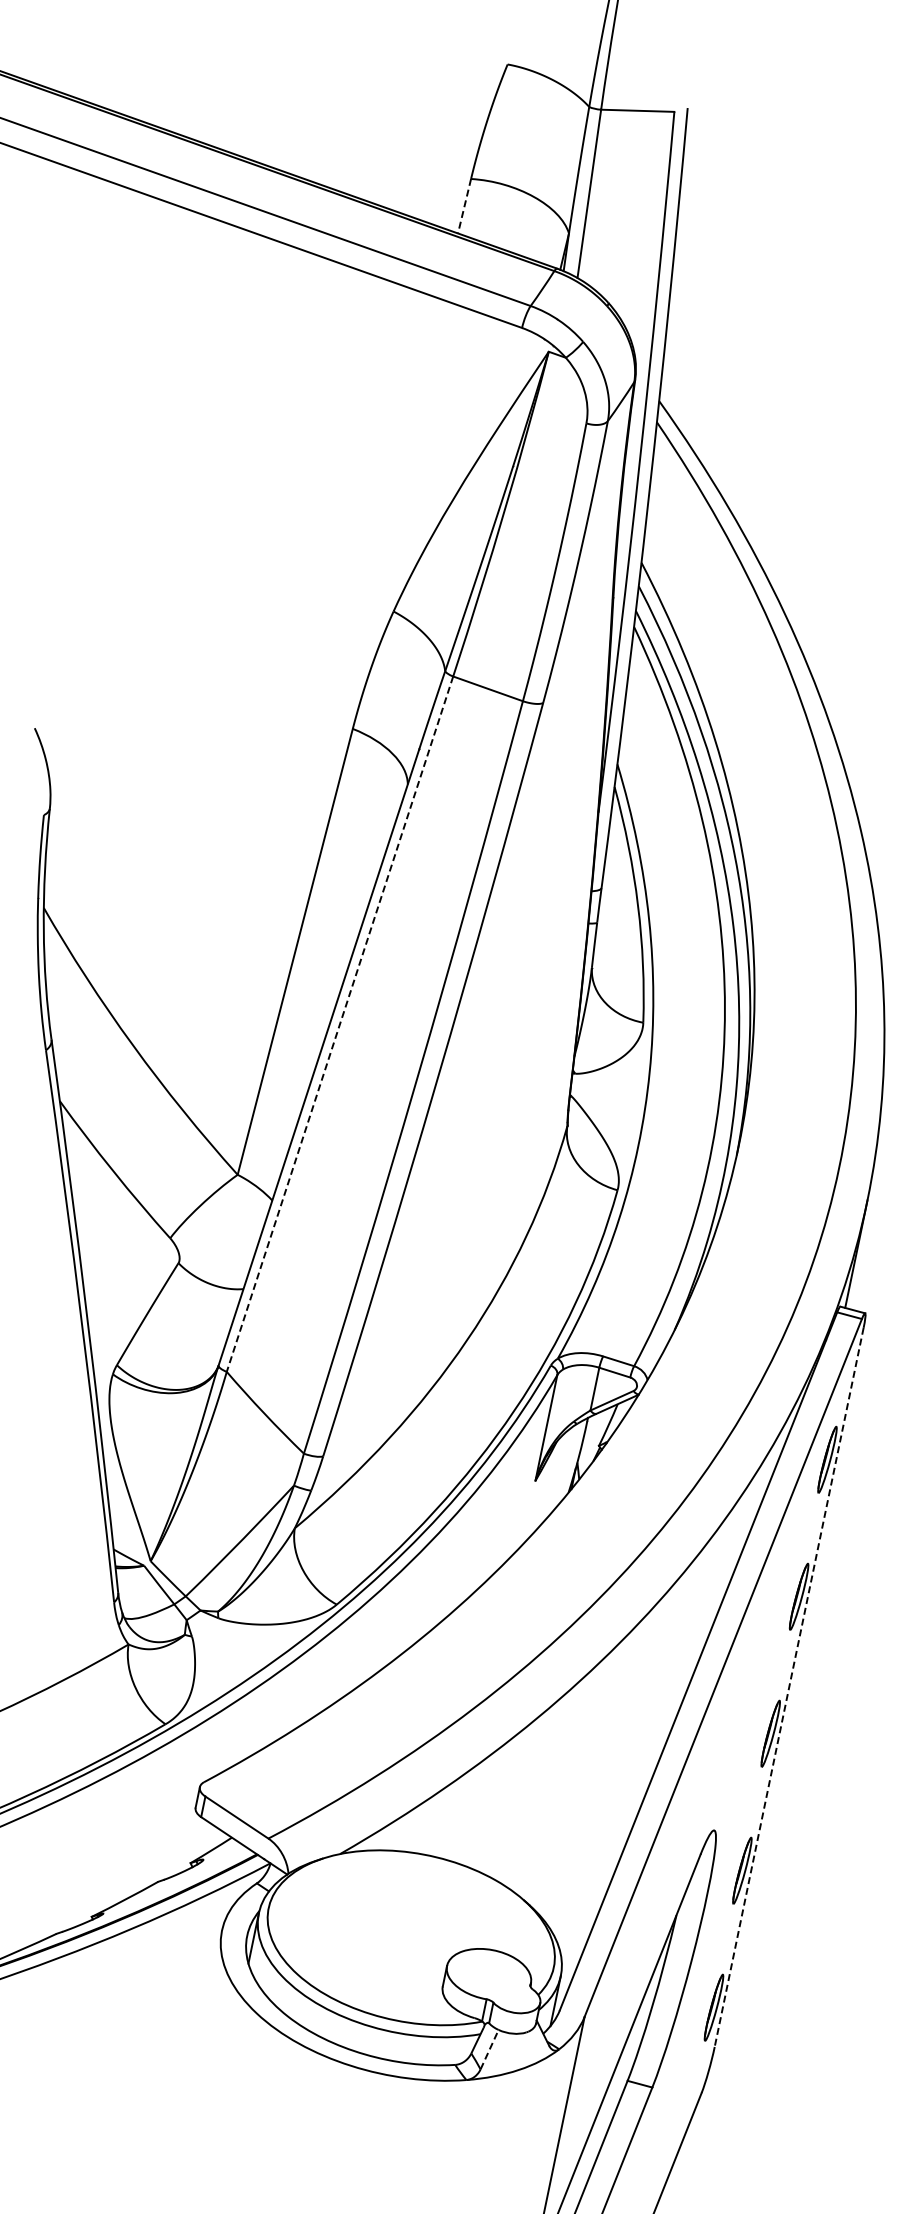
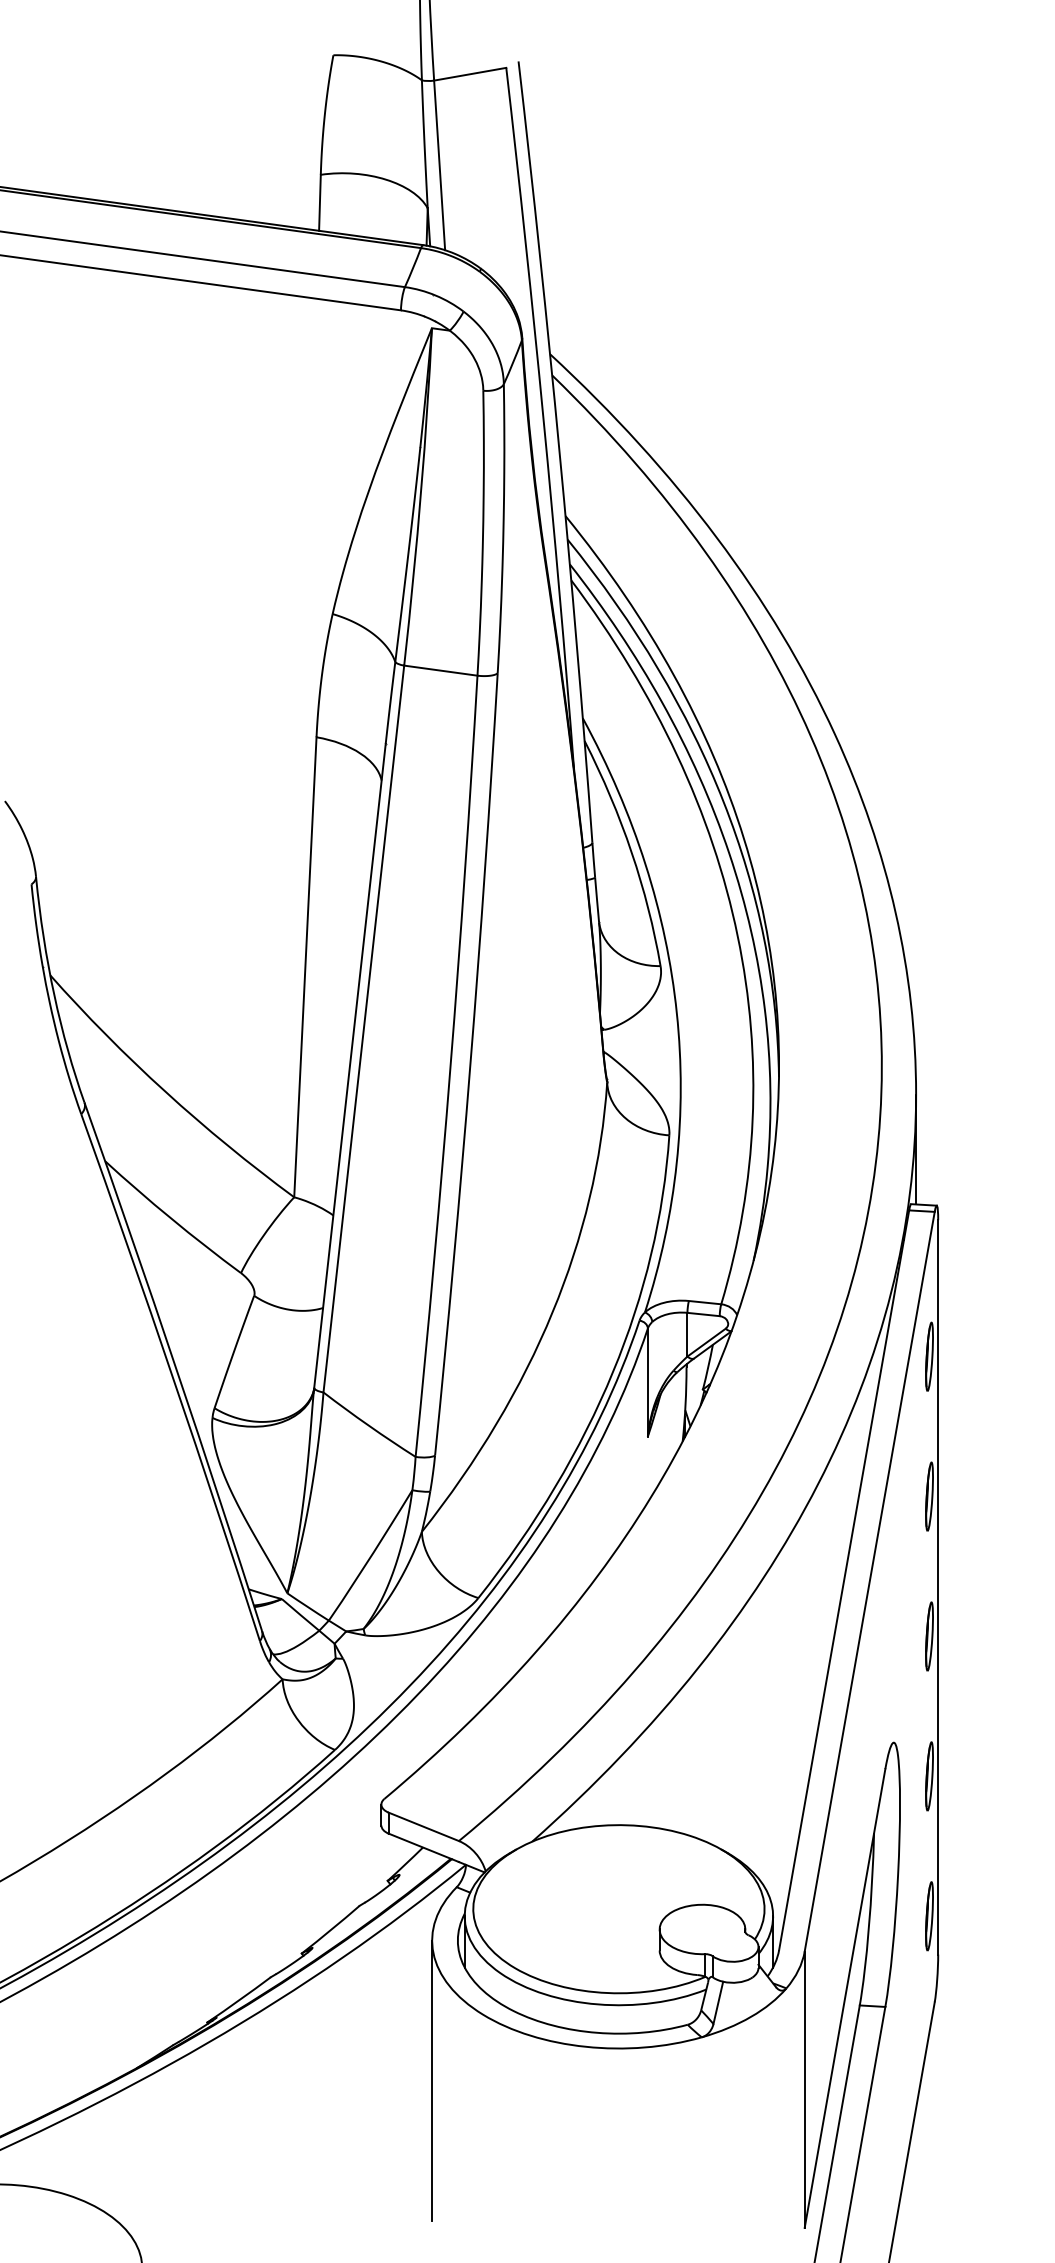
line: (463, 206) -> (319, 203), dashed -> solid
line: (339, 1024) -> (363, 1029), dashed -> solid
line: (789, 1687) -> (938, 1587), dashed -> solid
line: (489, 2049) -> (718, 2002), dashed -> solid
line: (193, 2067) -> (432, 2080), added

